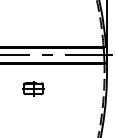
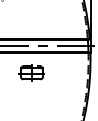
part: (33, 88) -> (31, 72), size x1.43

